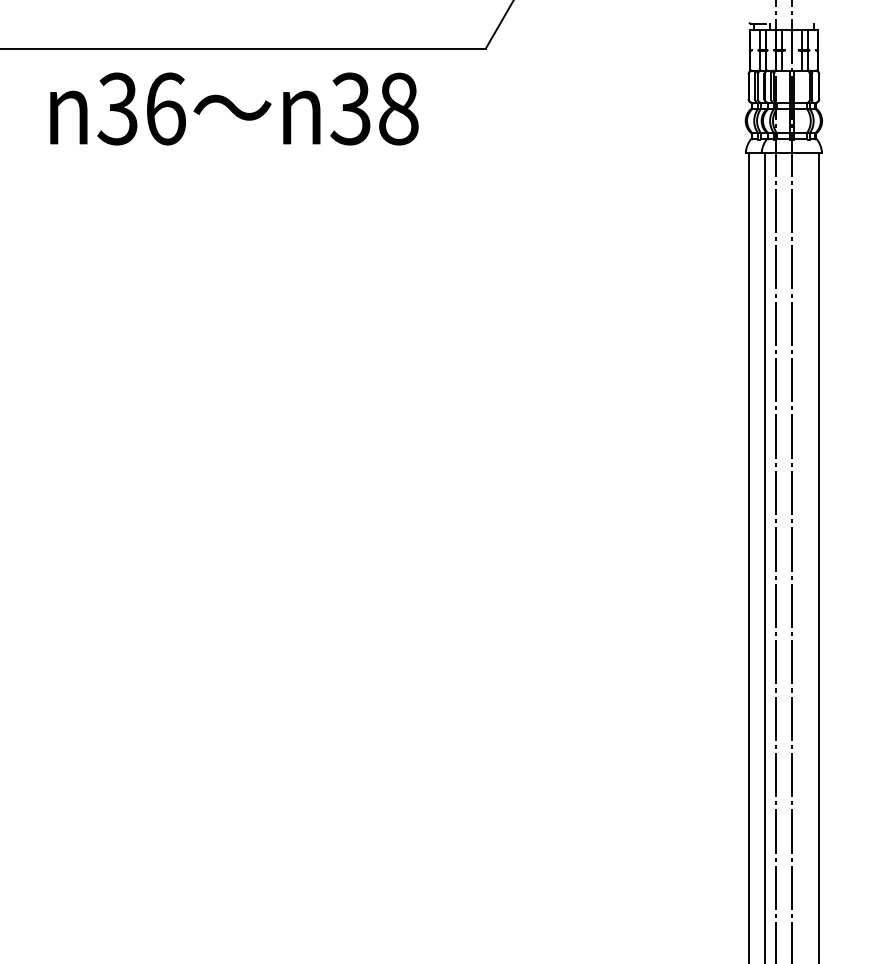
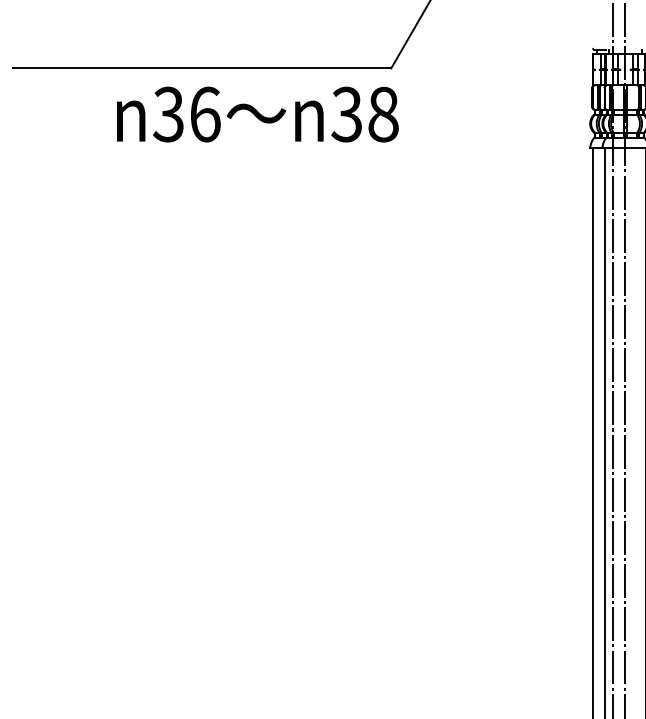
text: (234, 108) -> (257, 114), moved

